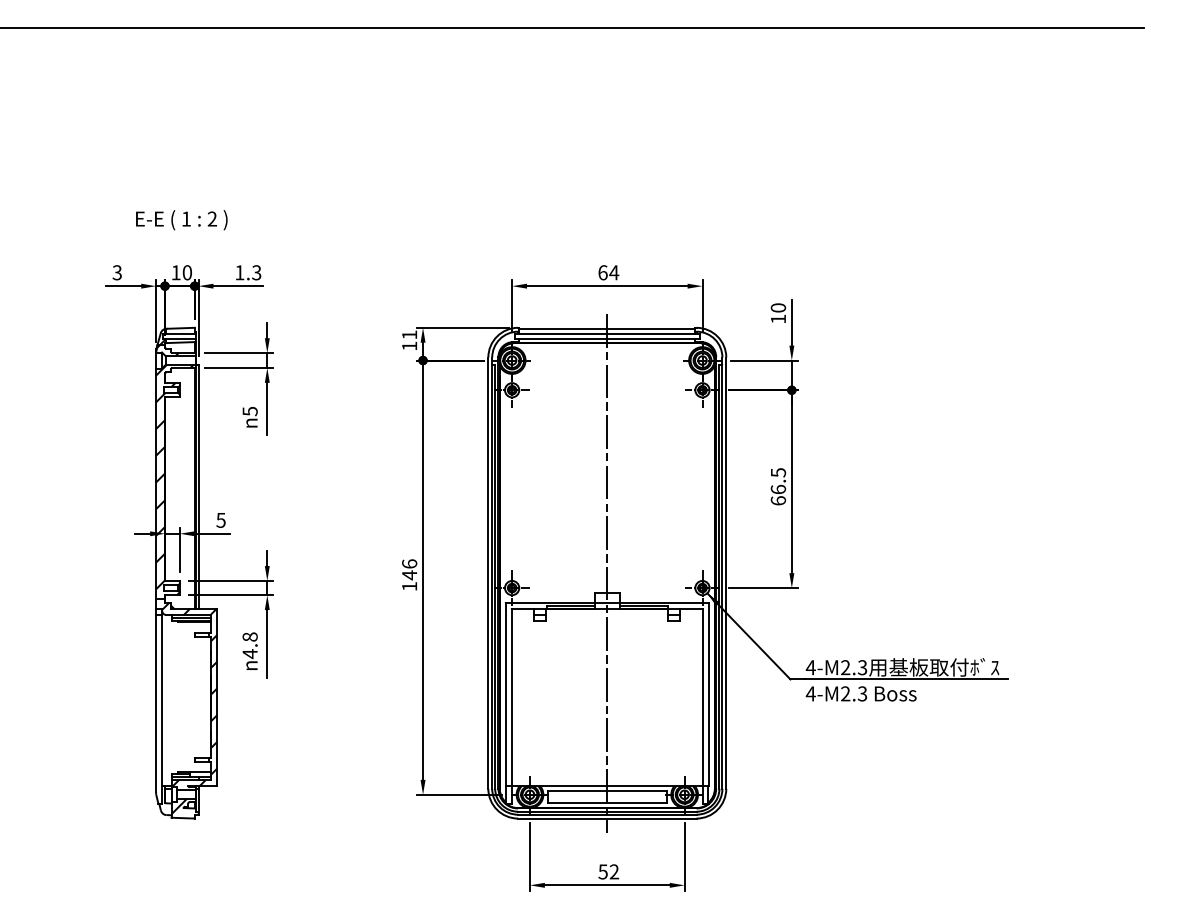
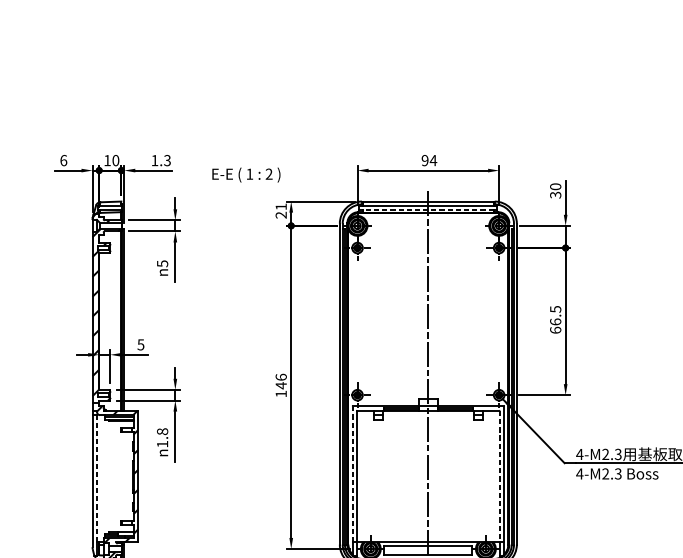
text: (181, 220) -> (246, 175), moved
text: (117, 272) -> (63, 160), 3 -> 6
text: (602, 272) -> (424, 160), 64 -> 94
text: (778, 318) -> (555, 194), 10 -> 30
line: (607, 338) -> (428, 209), solid -> dashed
text: (409, 345) -> (281, 214), 11 -> 21
text: (249, 654) -> (162, 444), 4.8 -> 1.8
line: (505, 694) -> (352, 474), solid -> dashed
line: (703, 697) -> (499, 476), solid -> dashed
line: (162, 698) -> (97, 477), solid -> dashed

